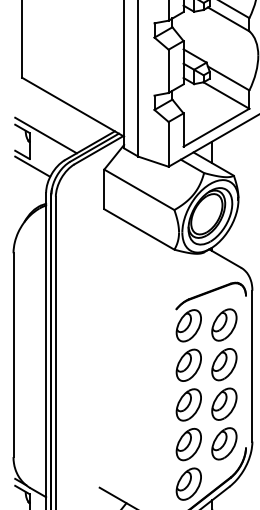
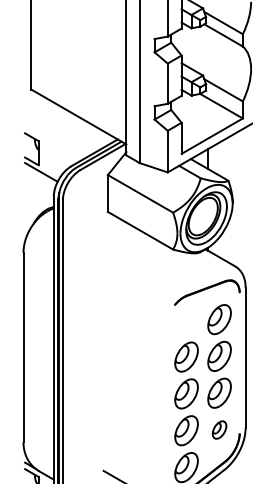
line: (45, 134) -> (53, 142), removed
part: (188, 324) -> (186, 319), removed
part: (224, 443) -> (219, 429), size x0.6

